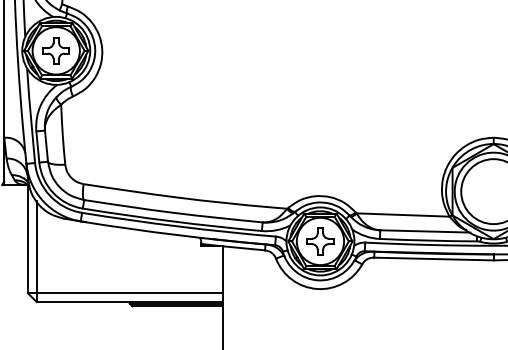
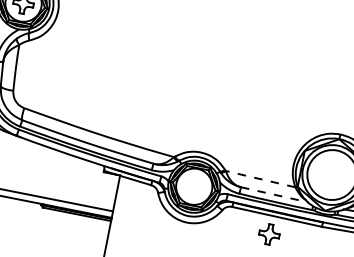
line: (403, 215) -> (260, 179), solid -> dashed
line: (425, 231) -> (274, 194), solid -> dashed
part: (320, 241) -> (269, 234), moved

